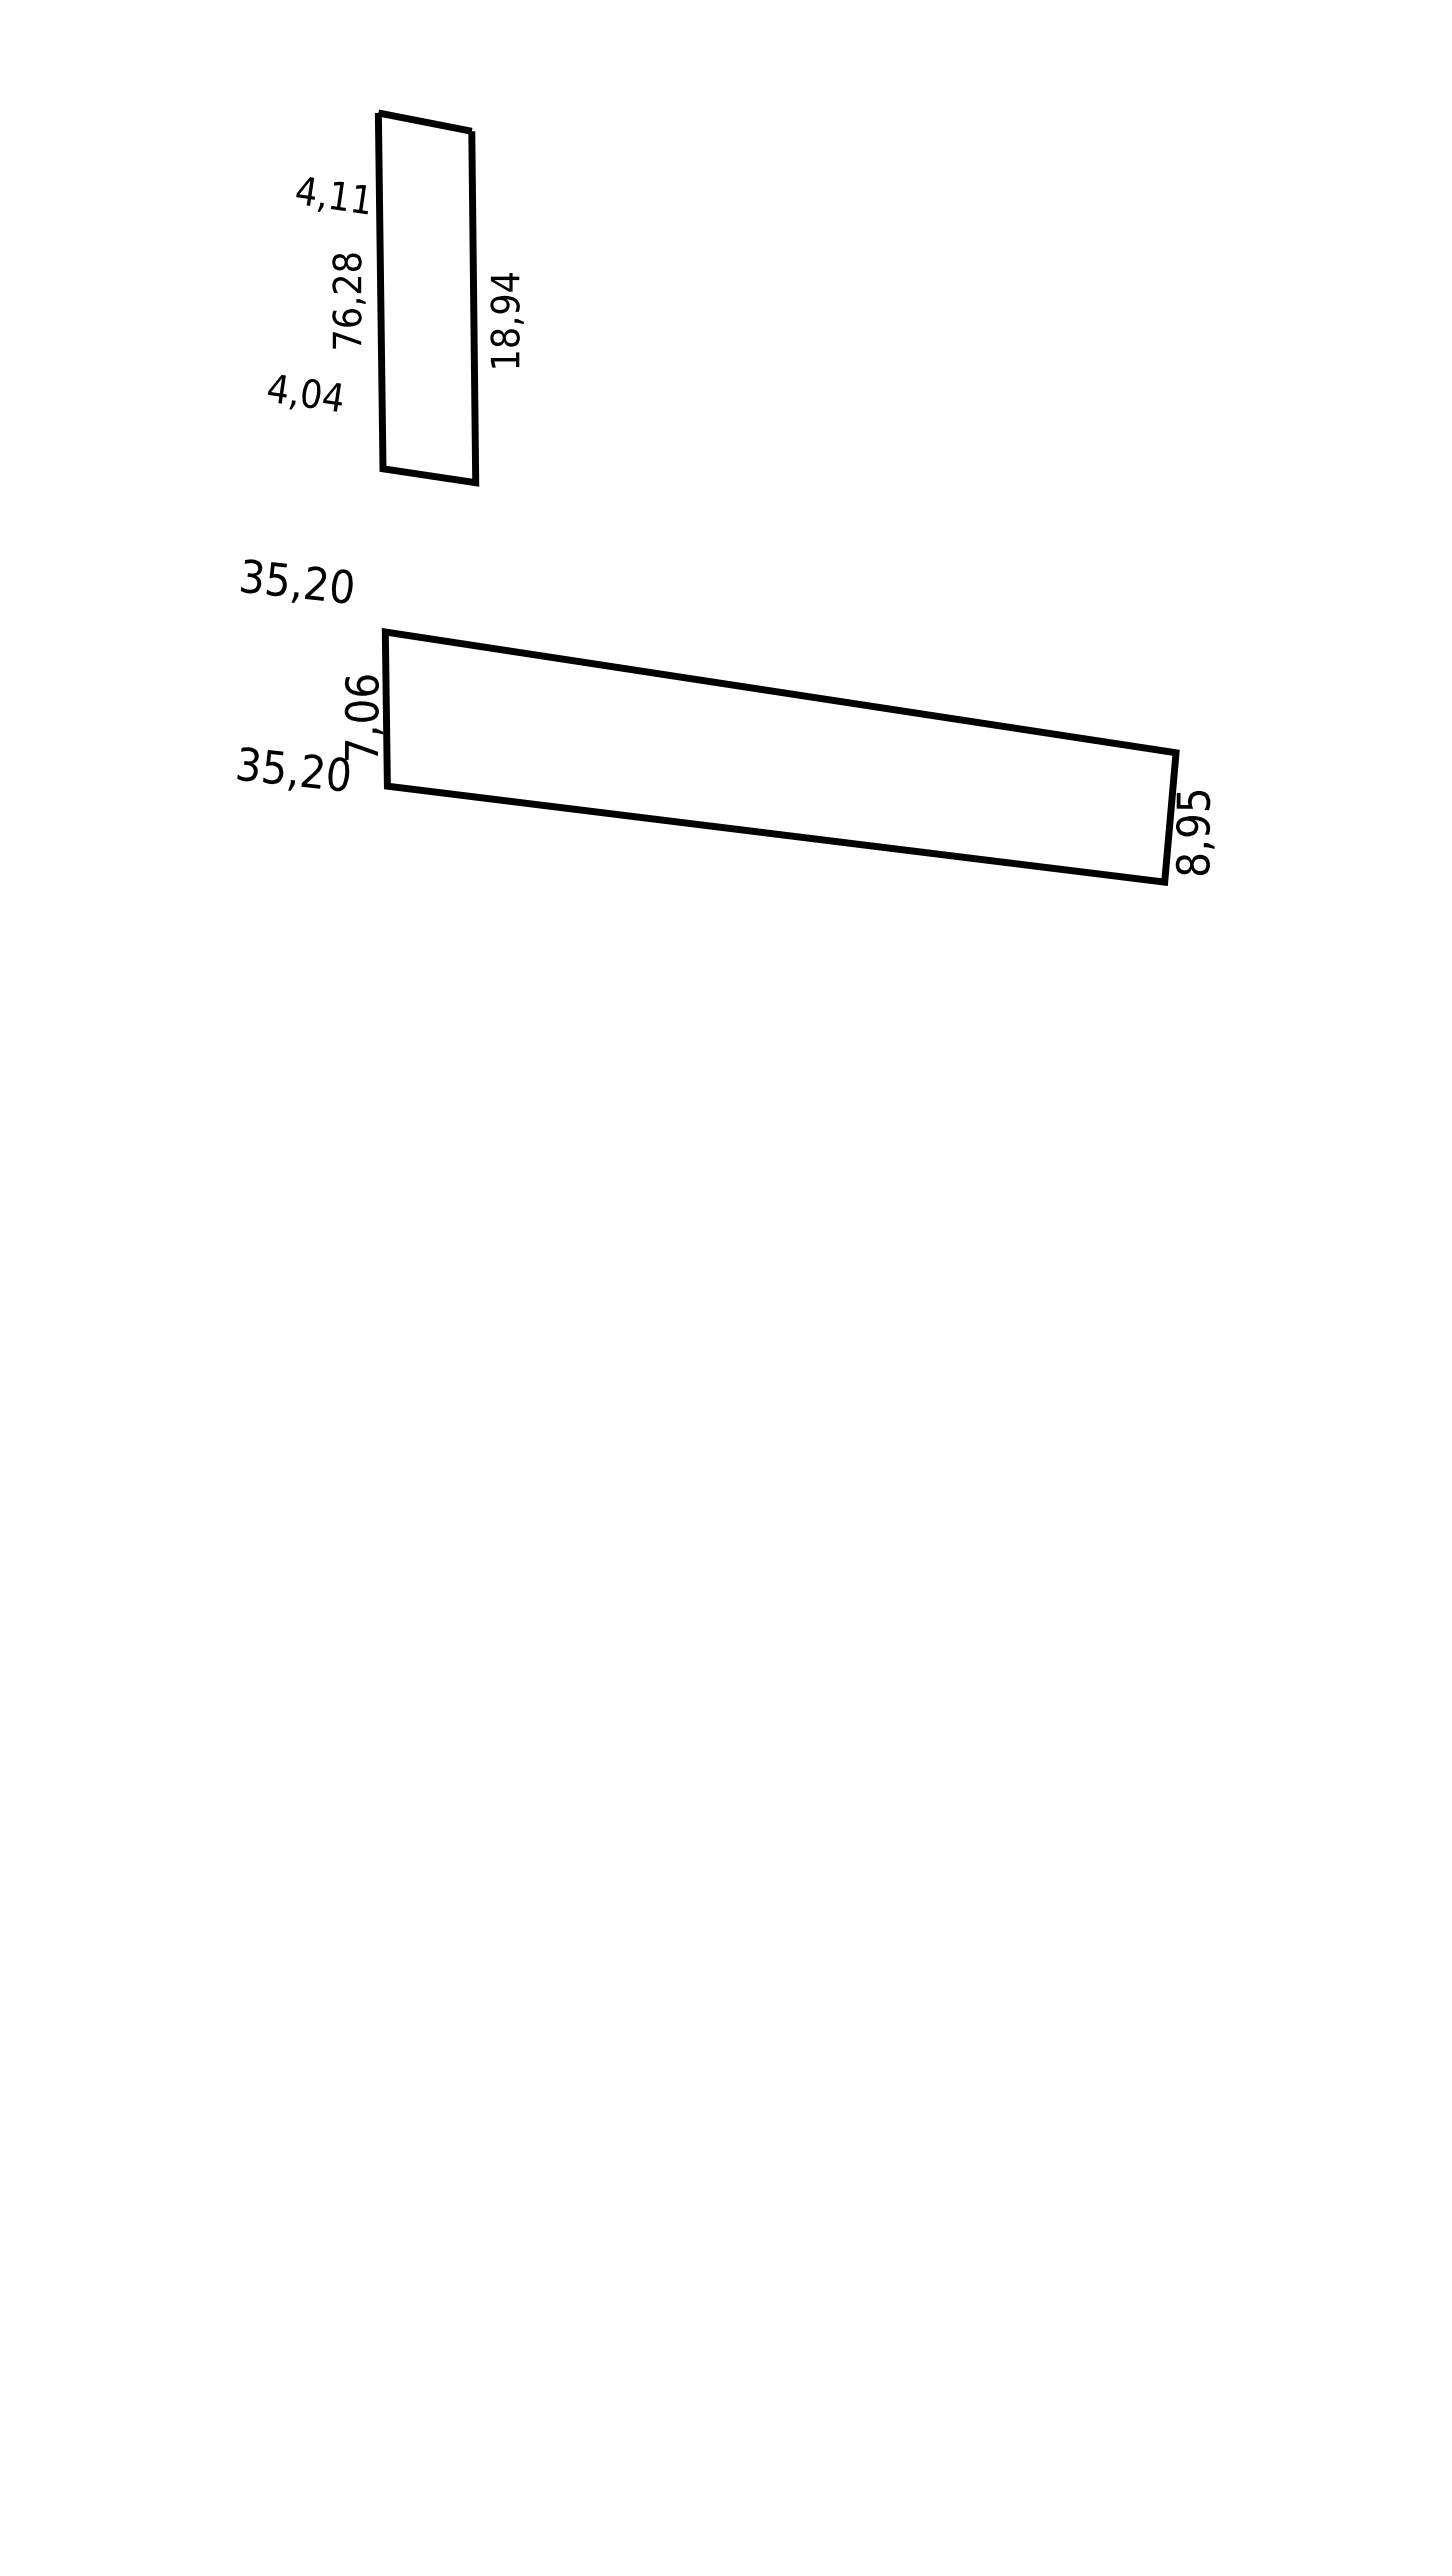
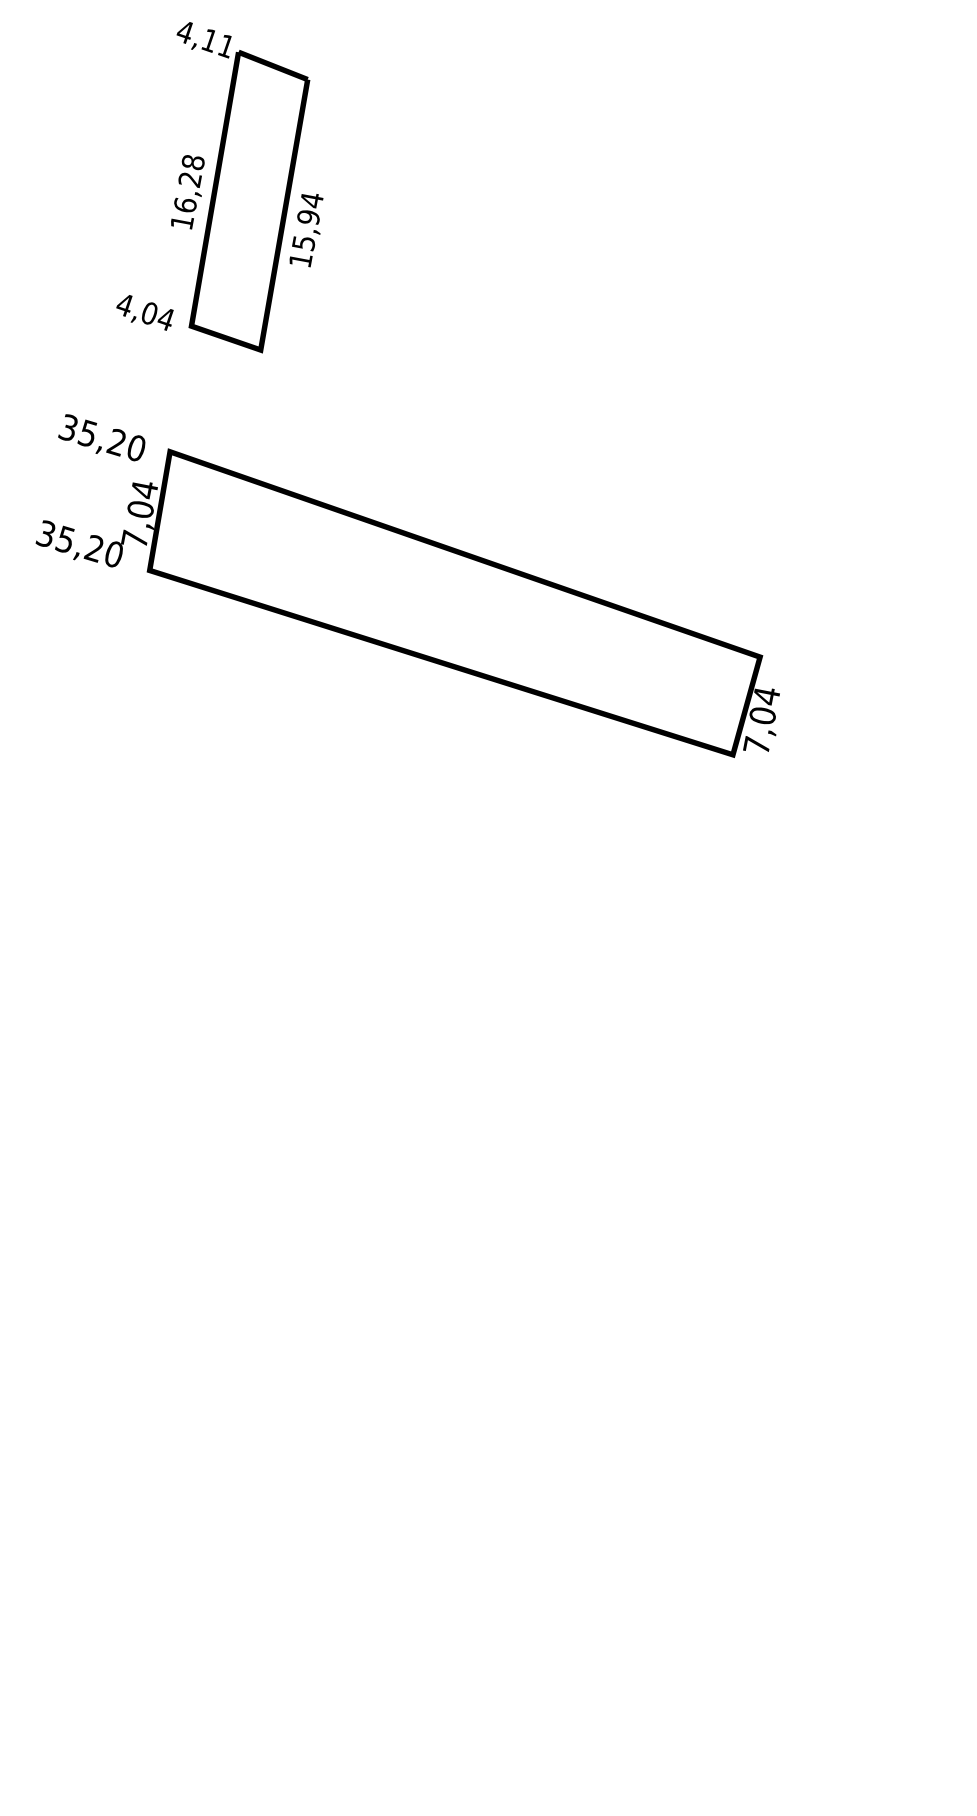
text: (331, 195) -> (203, 39), moved
text: (504, 337) -> (303, 242), 18,94 -> 15,94
text: (346, 340) -> (181, 222), 76,28 -> 16,28
text: (304, 393) -> (144, 312), moved
text: (296, 581) -> (102, 438), moved
text: (361, 685) -> (144, 489), 7,06 -> 7,04
text: (1192, 832) -> (761, 720), 8,95 -> 7,04

